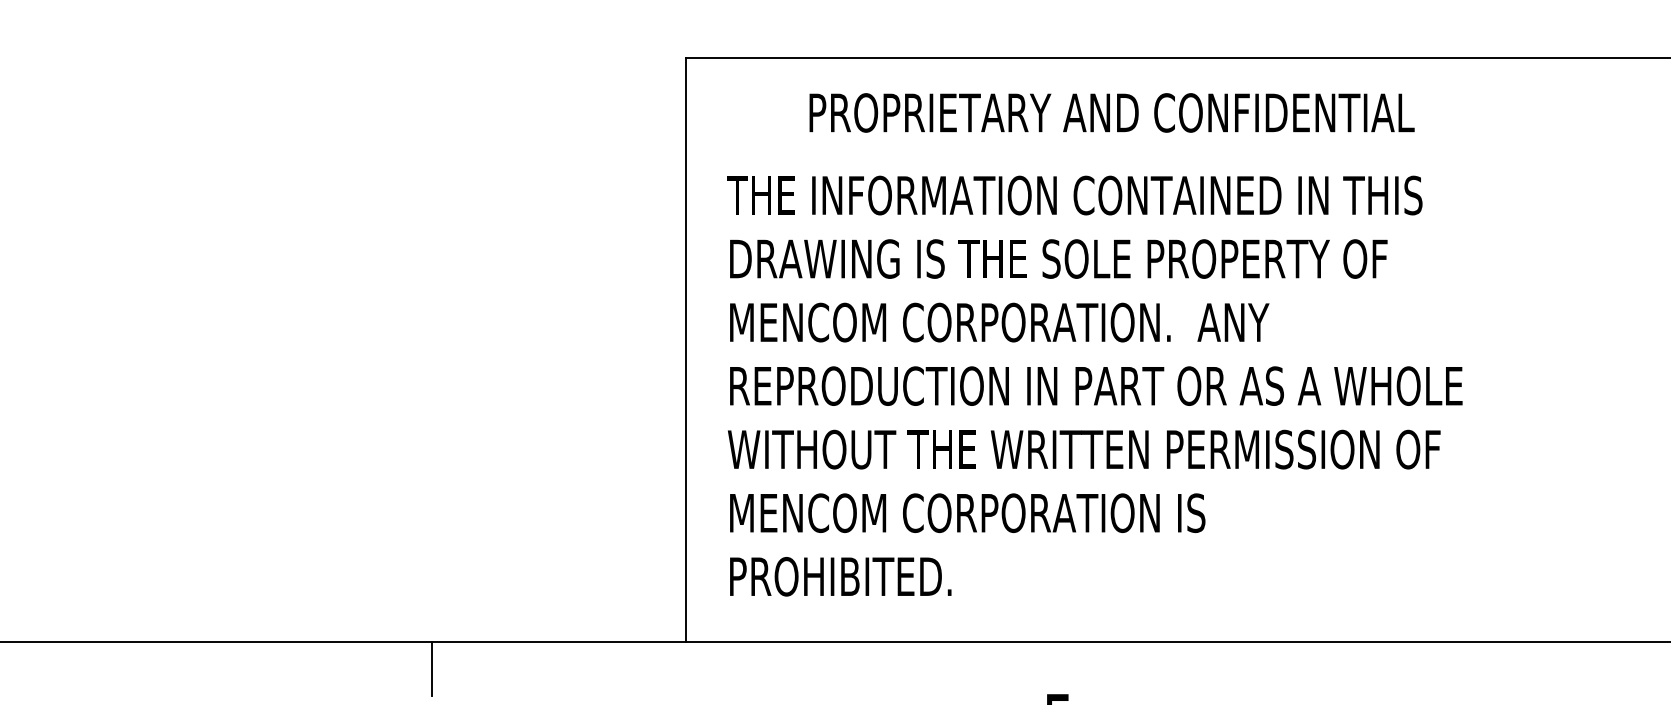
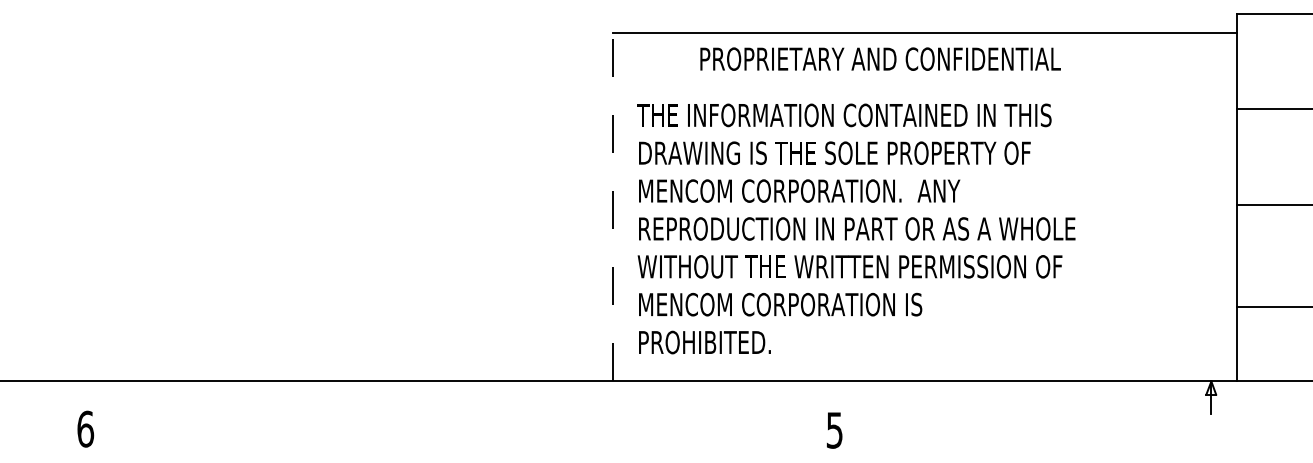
text: (1111, 111) -> (880, 58), moved
line: (685, 348) -> (612, 206), solid -> dashed
line: (432, 668) -> (461, 397), removed

